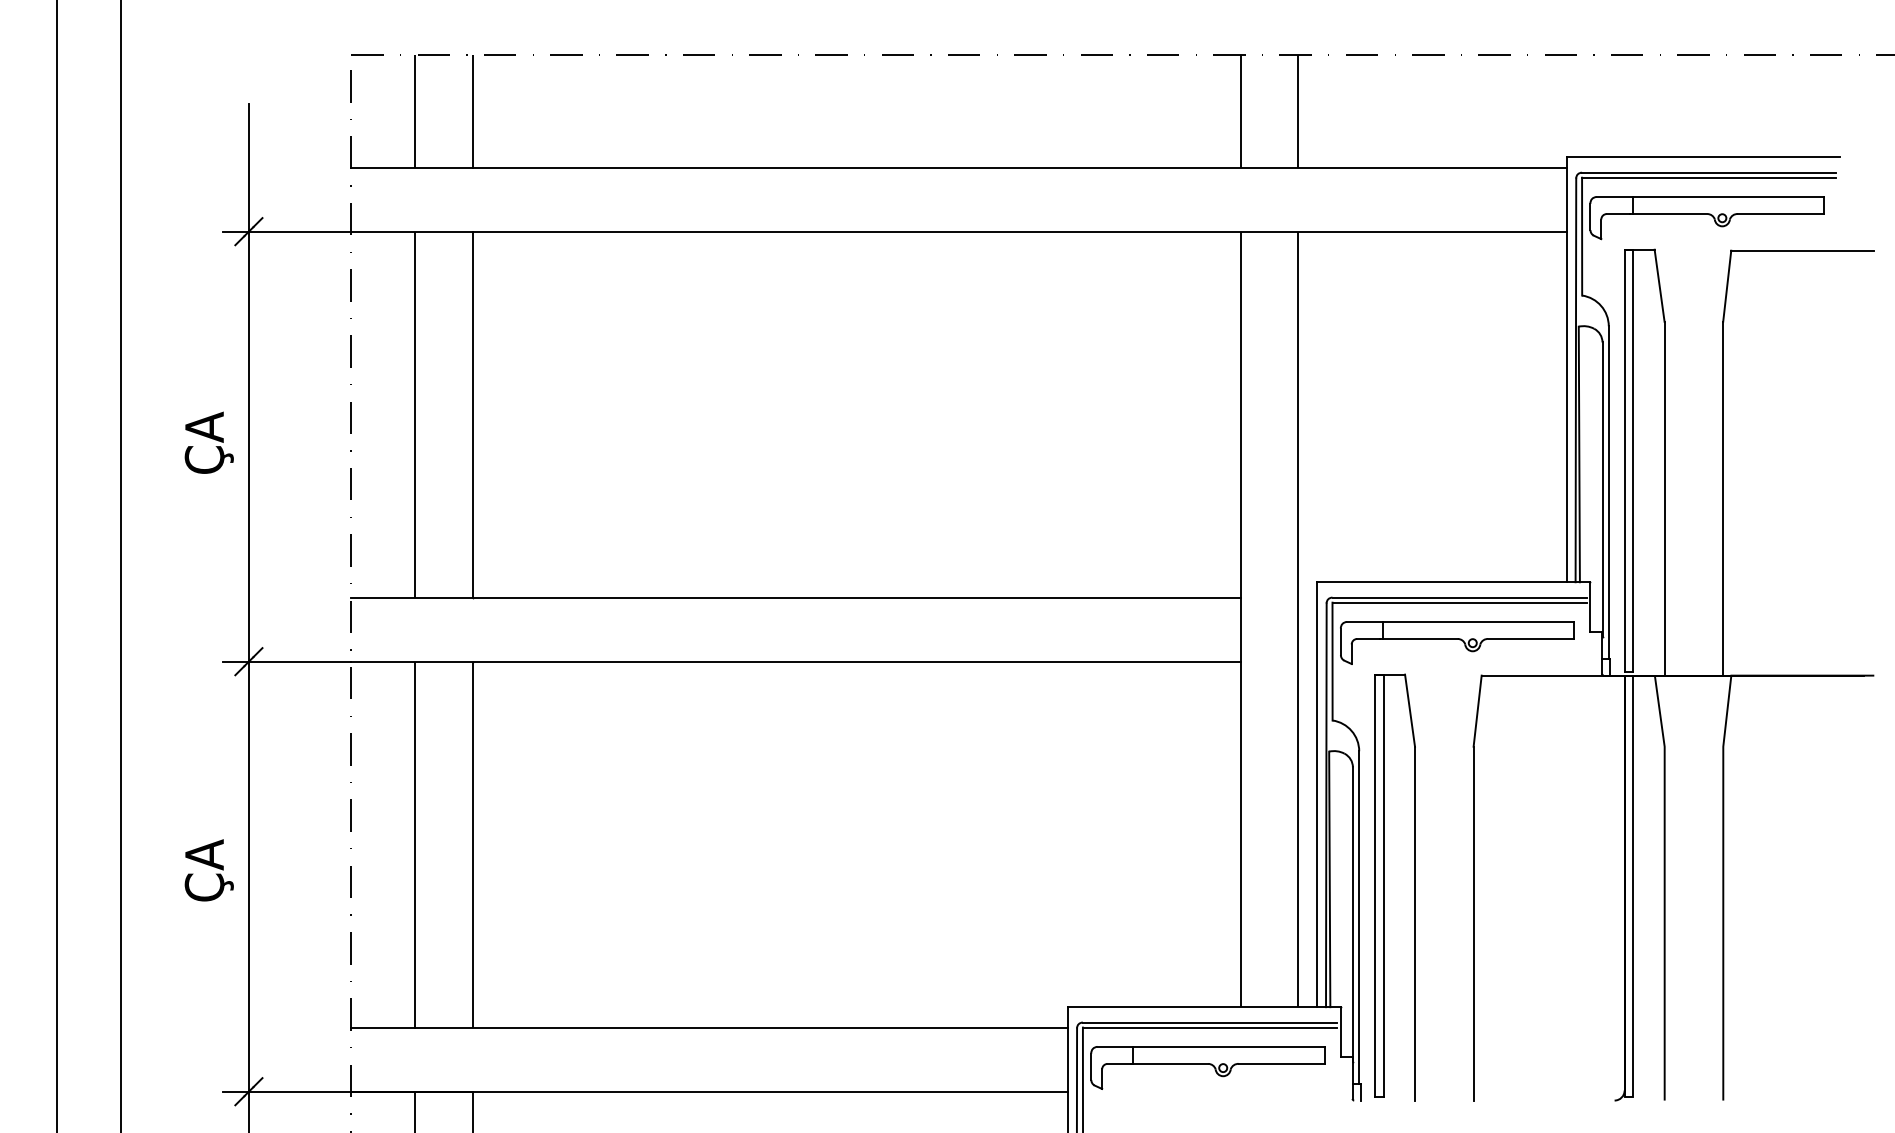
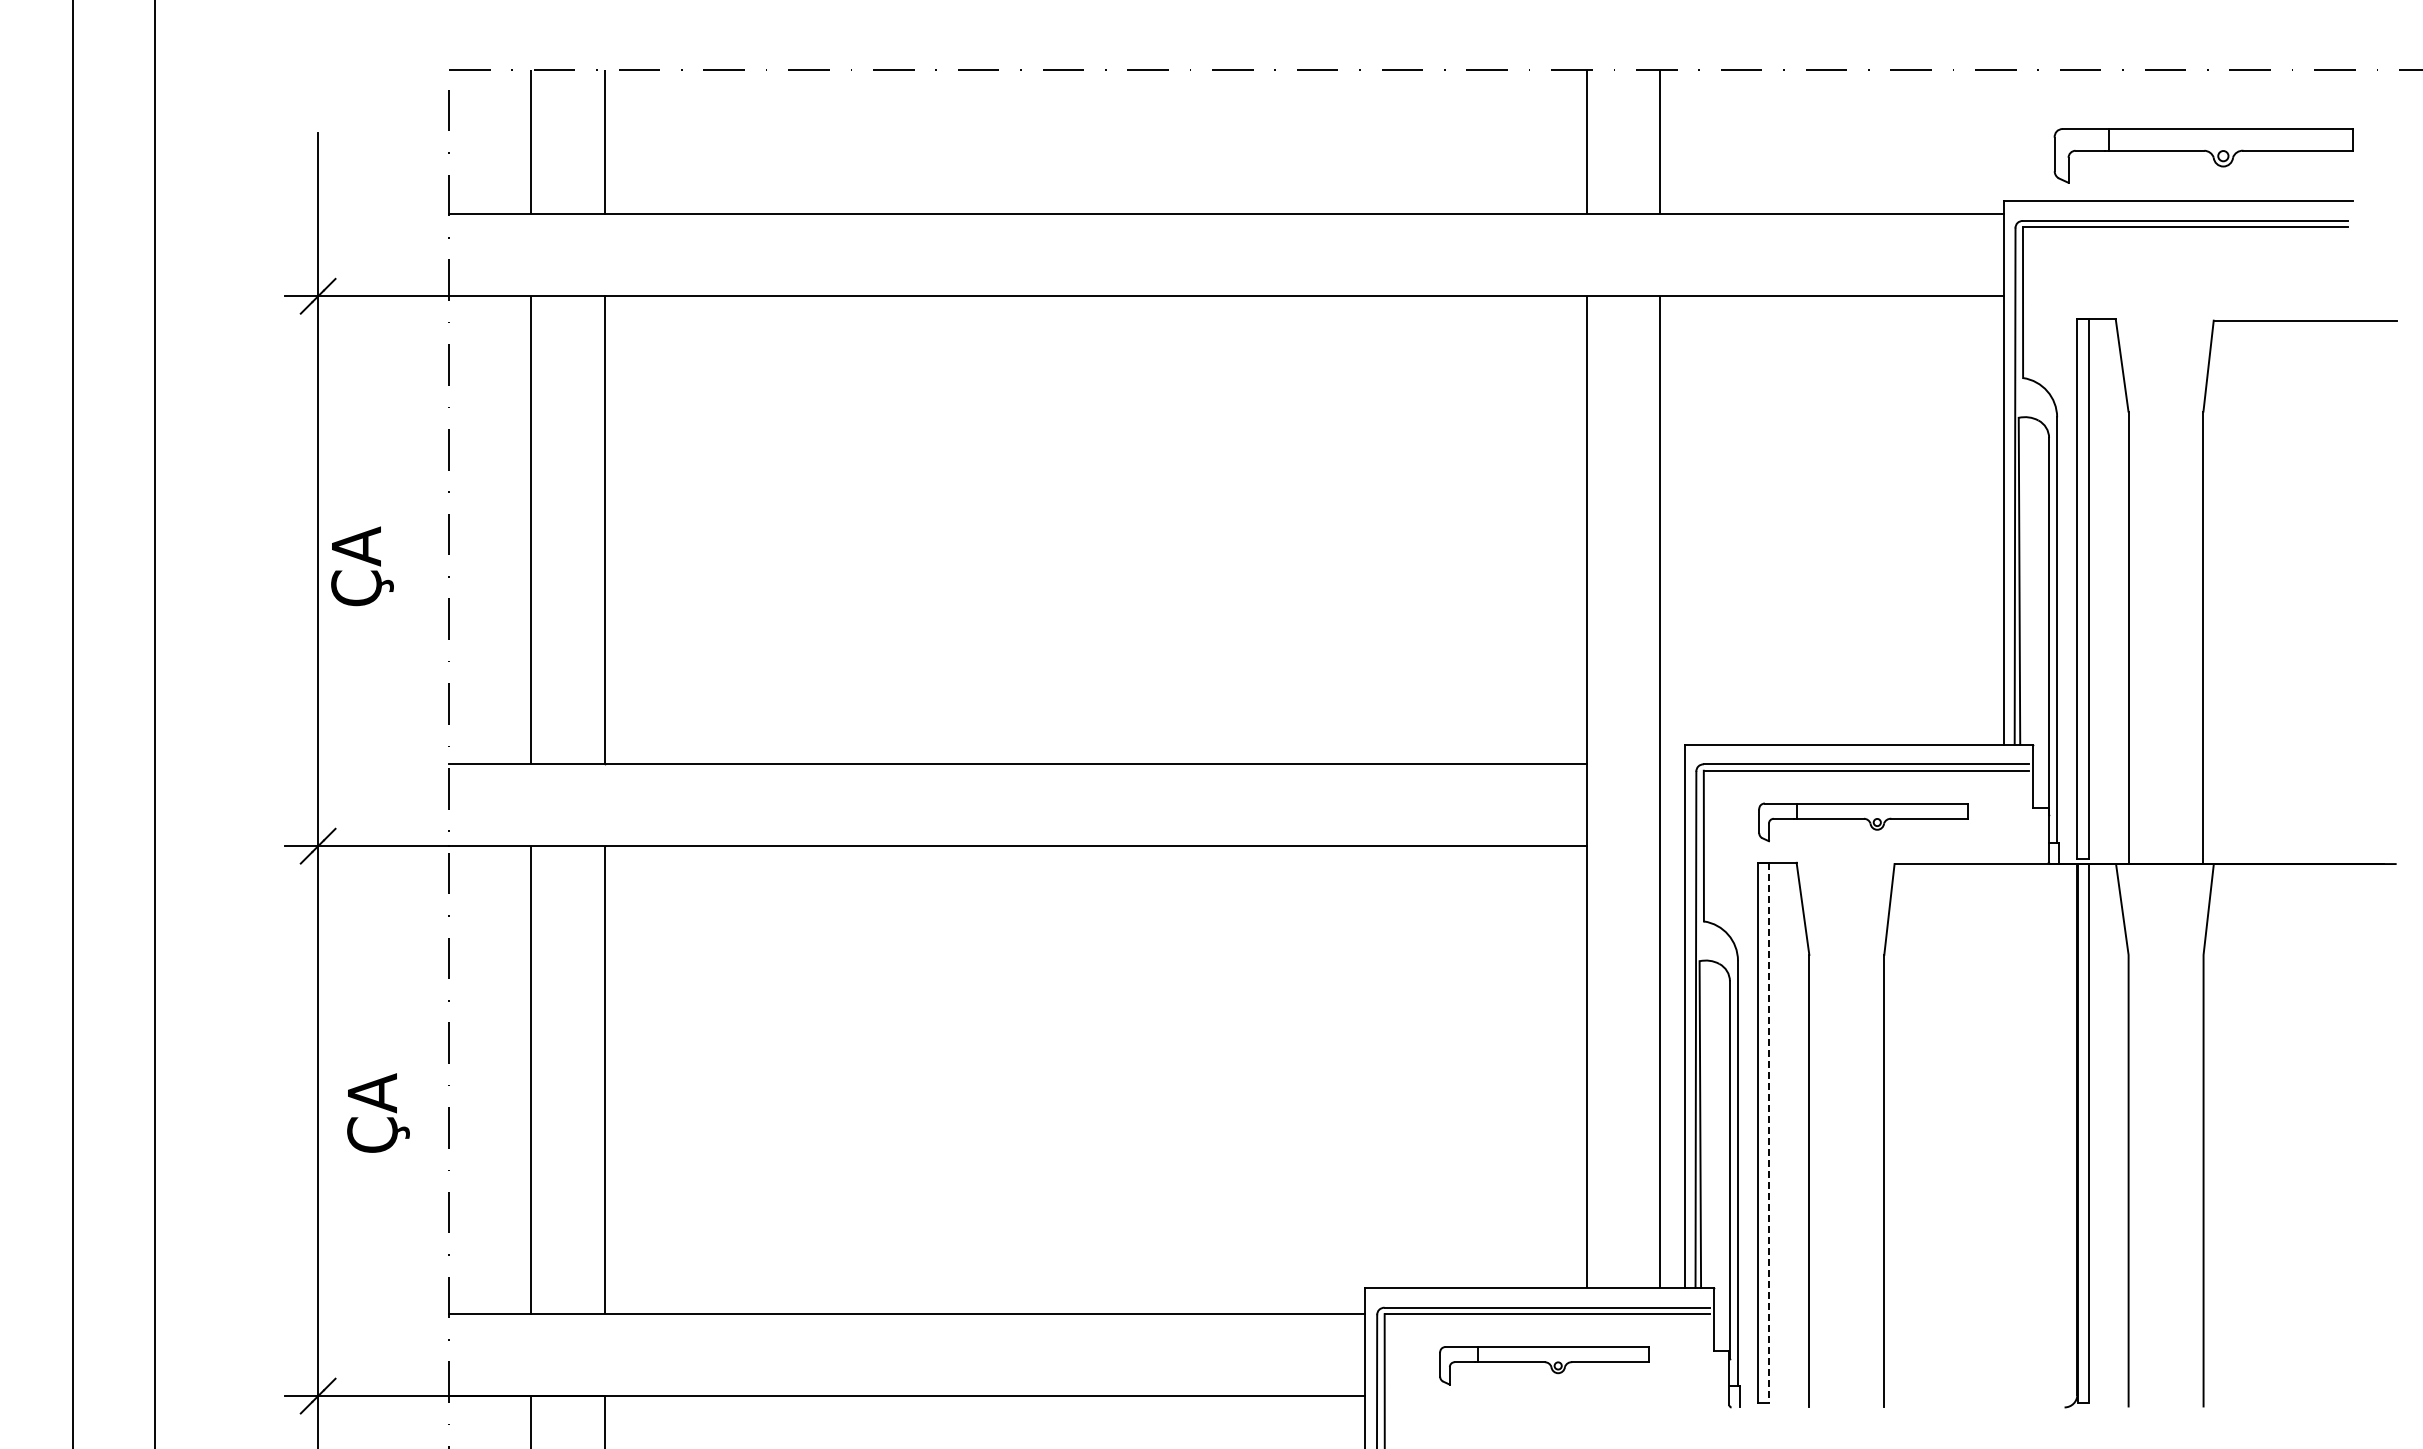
part: (1706, 217) -> (2203, 155), moved
text: (209, 442) -> (362, 566), moved
part: (1457, 643) -> (1863, 822), size x0.7
text: (209, 869) -> (378, 1112), moved
line: (1383, 885) -> (1769, 1132), solid -> dashed
part: (1207, 1067) -> (1544, 1365), size x0.7

